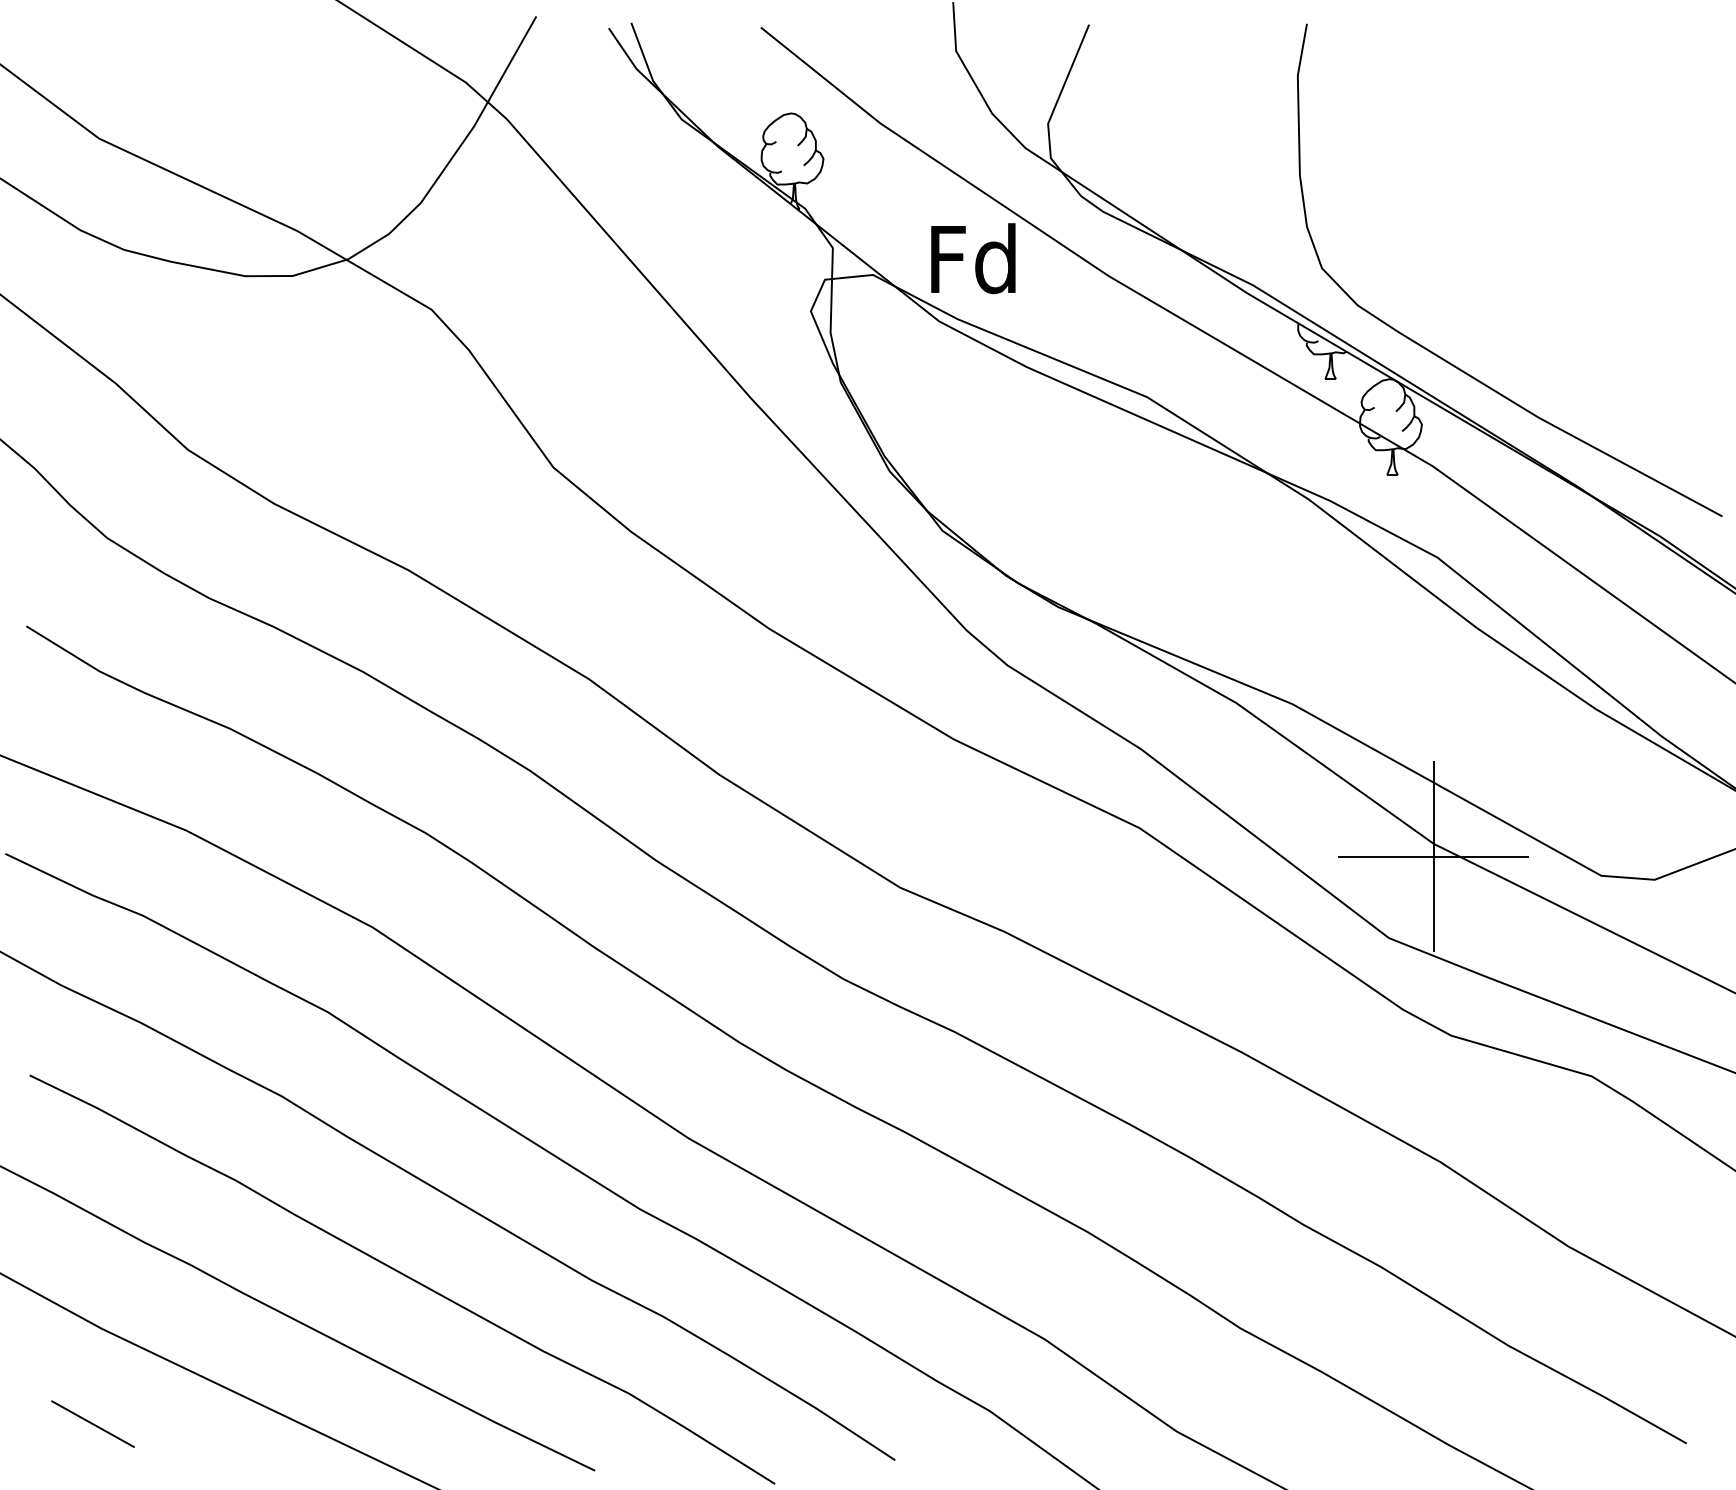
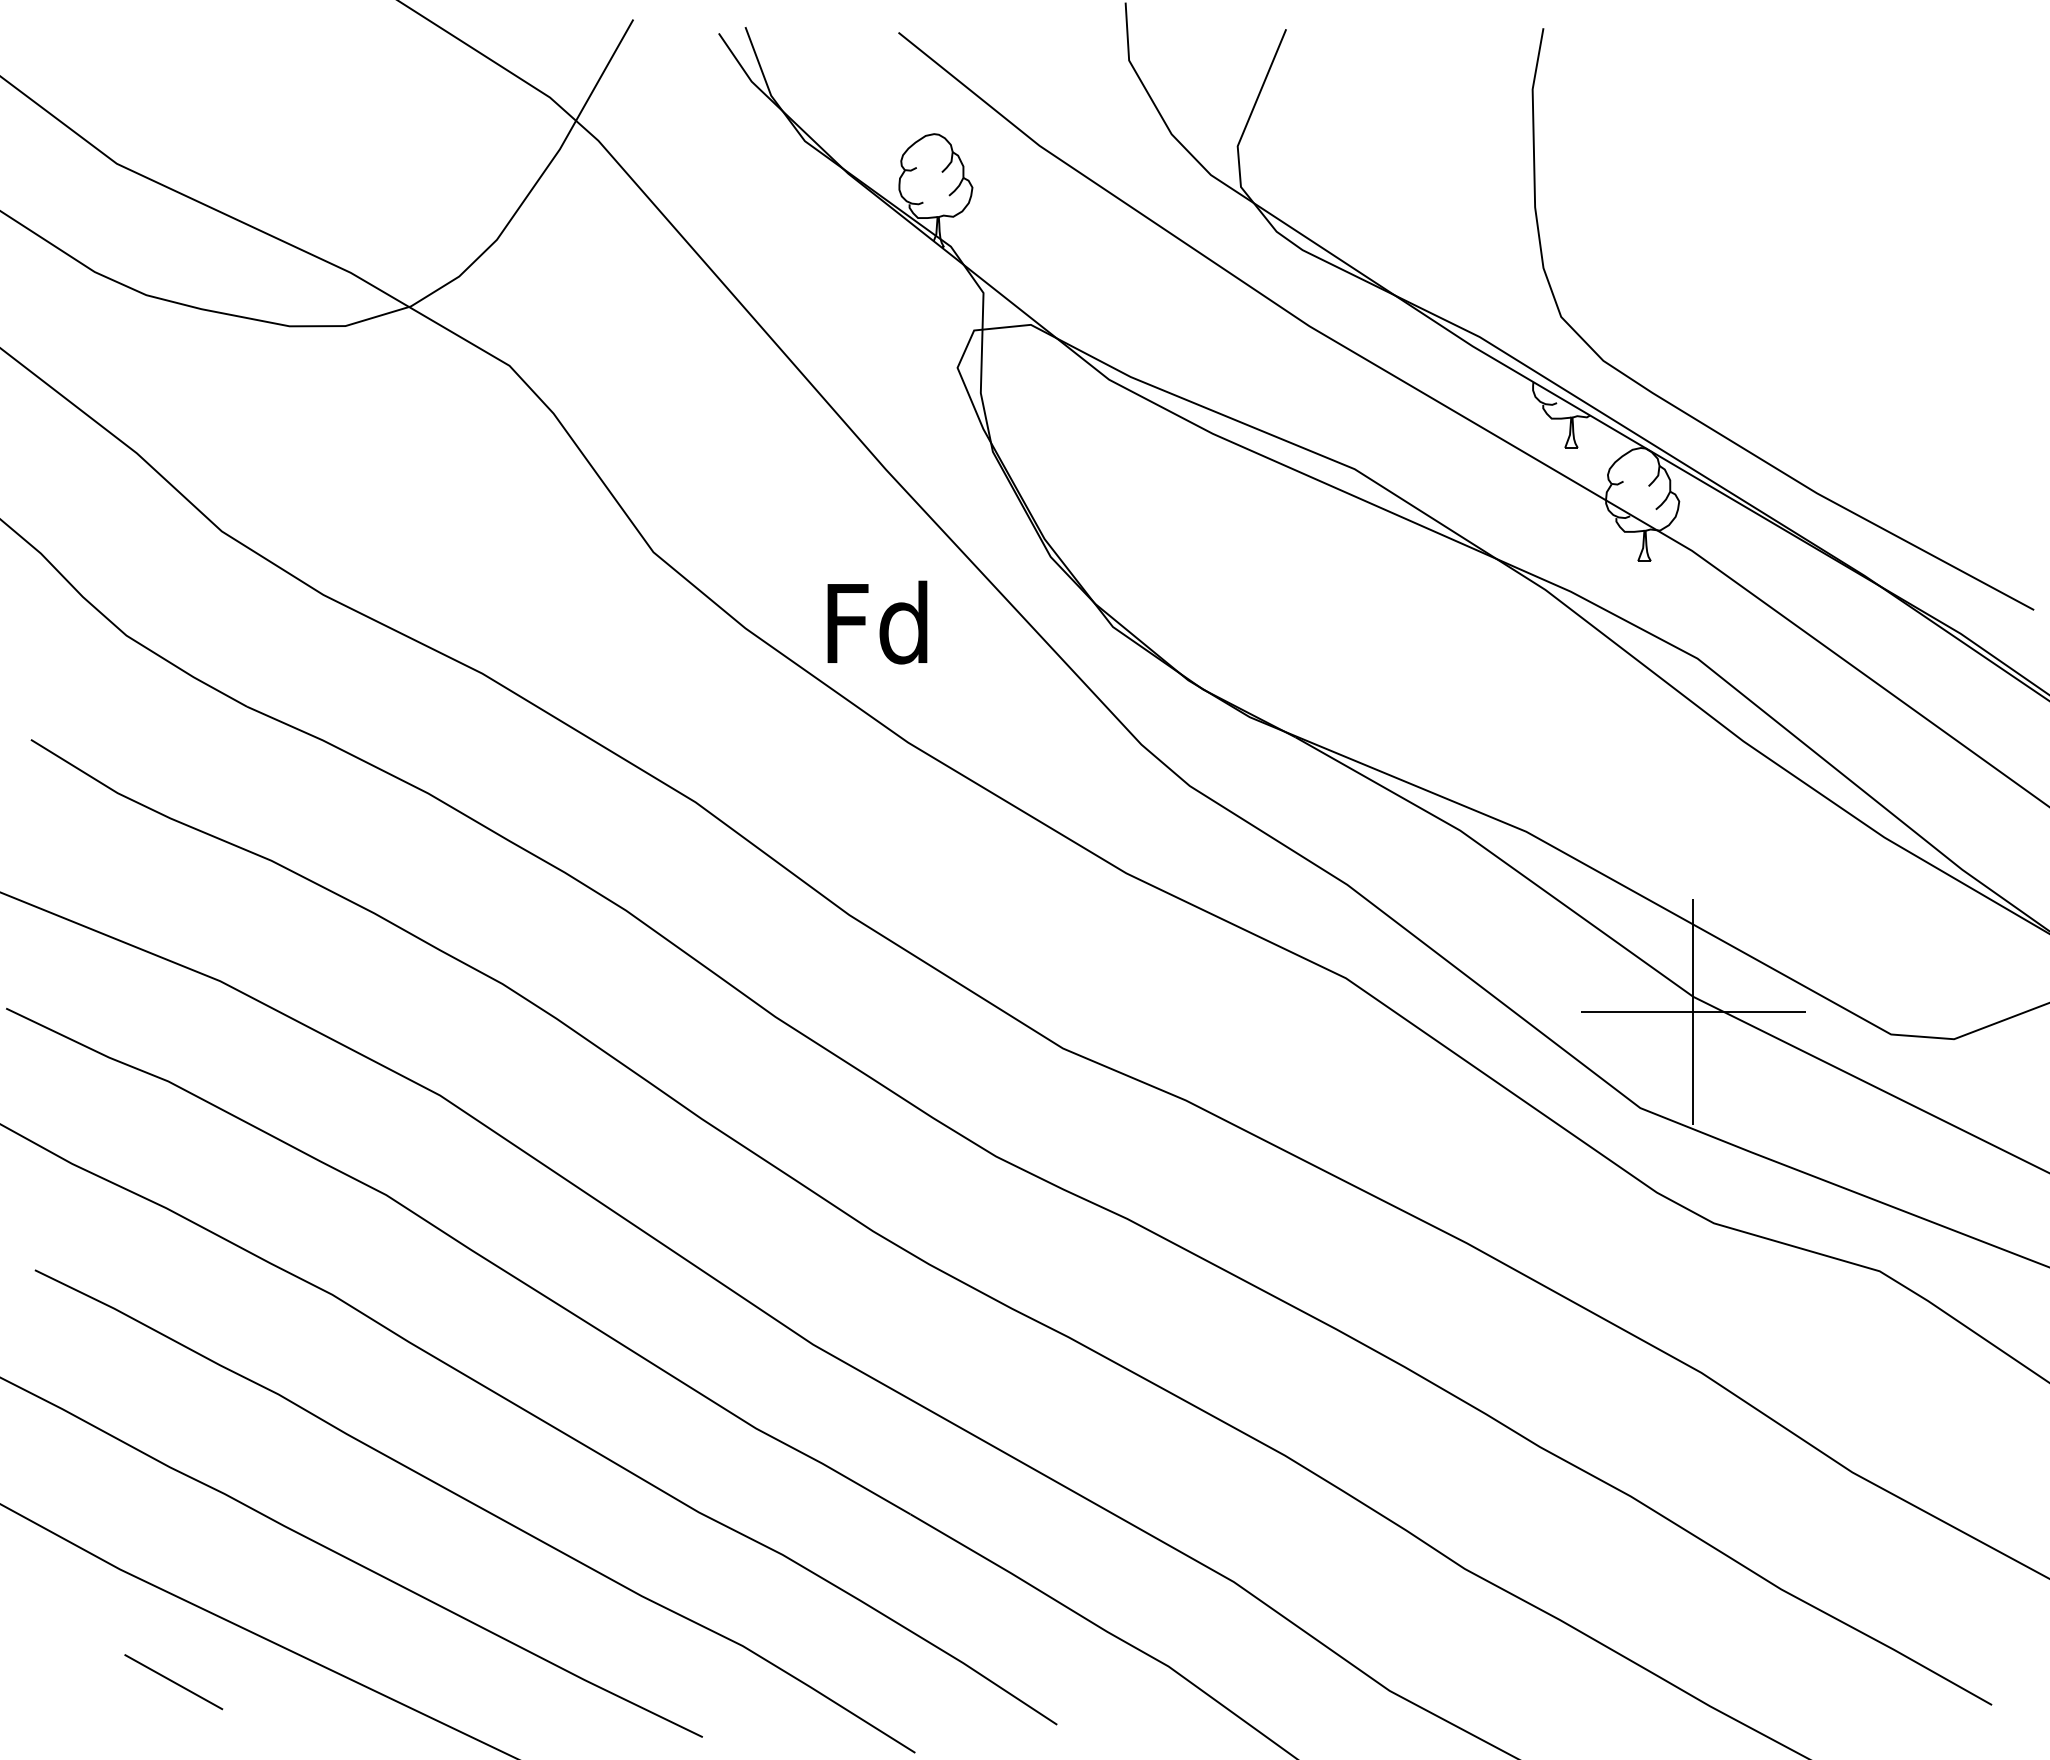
text: (973, 258) -> (877, 622), moved
line: (92, 1424) -> (173, 1682), moved

